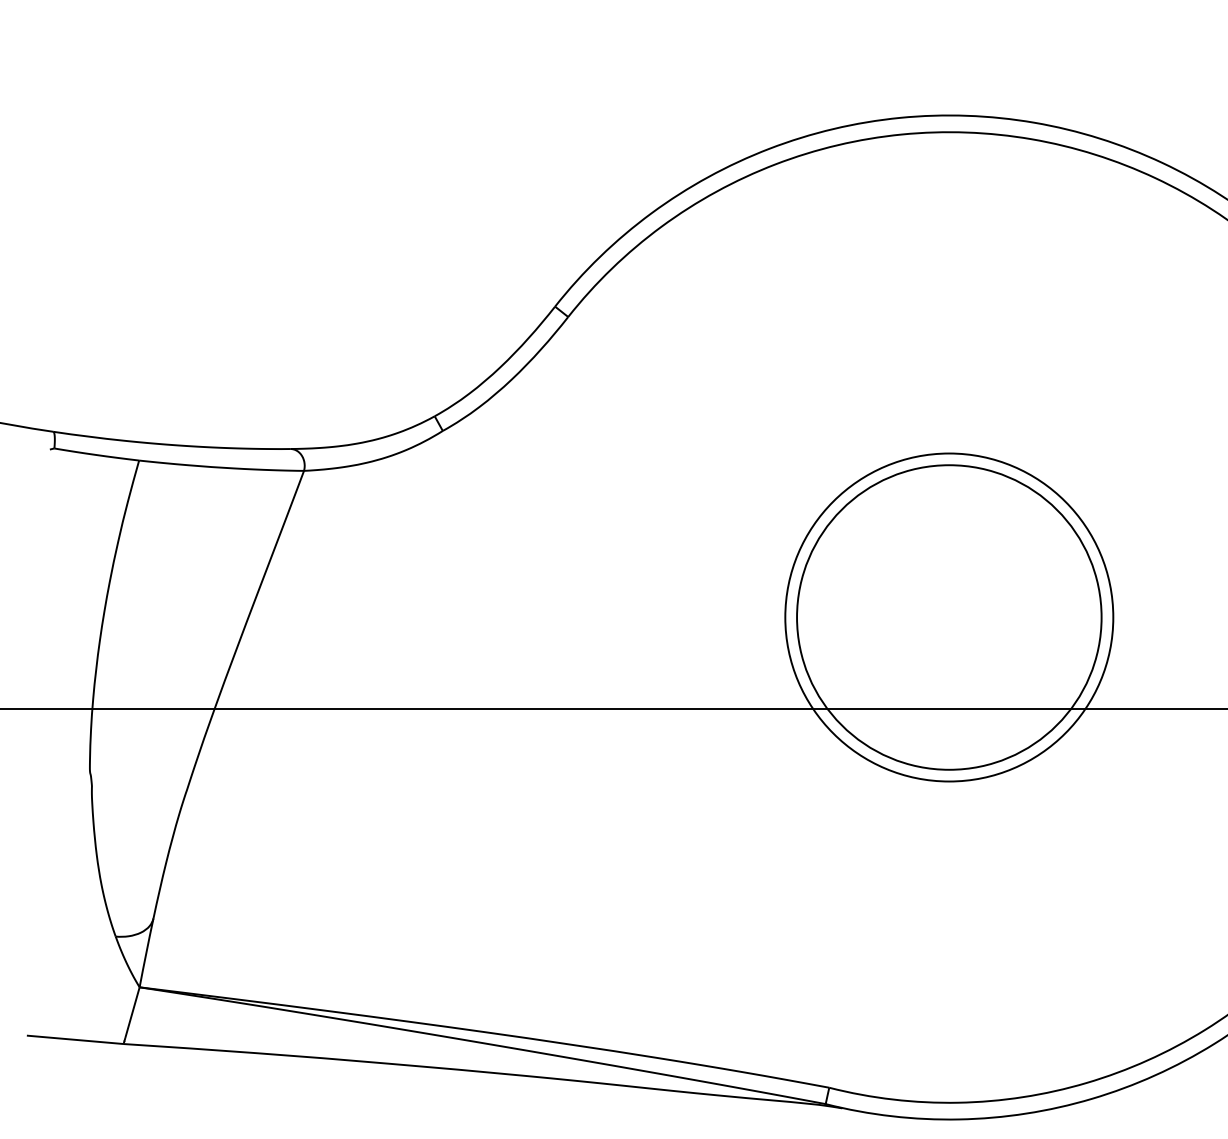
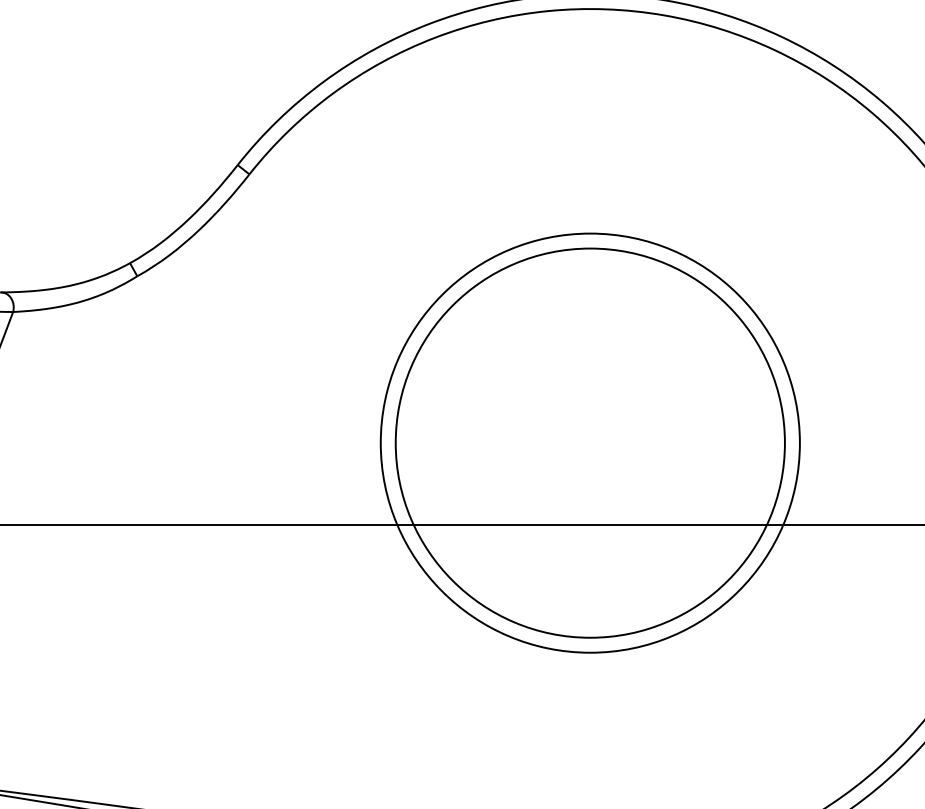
circle: (948, 617) -> (589, 443), size x1.43
circle: (949, 617) -> (590, 443), size x1.43

